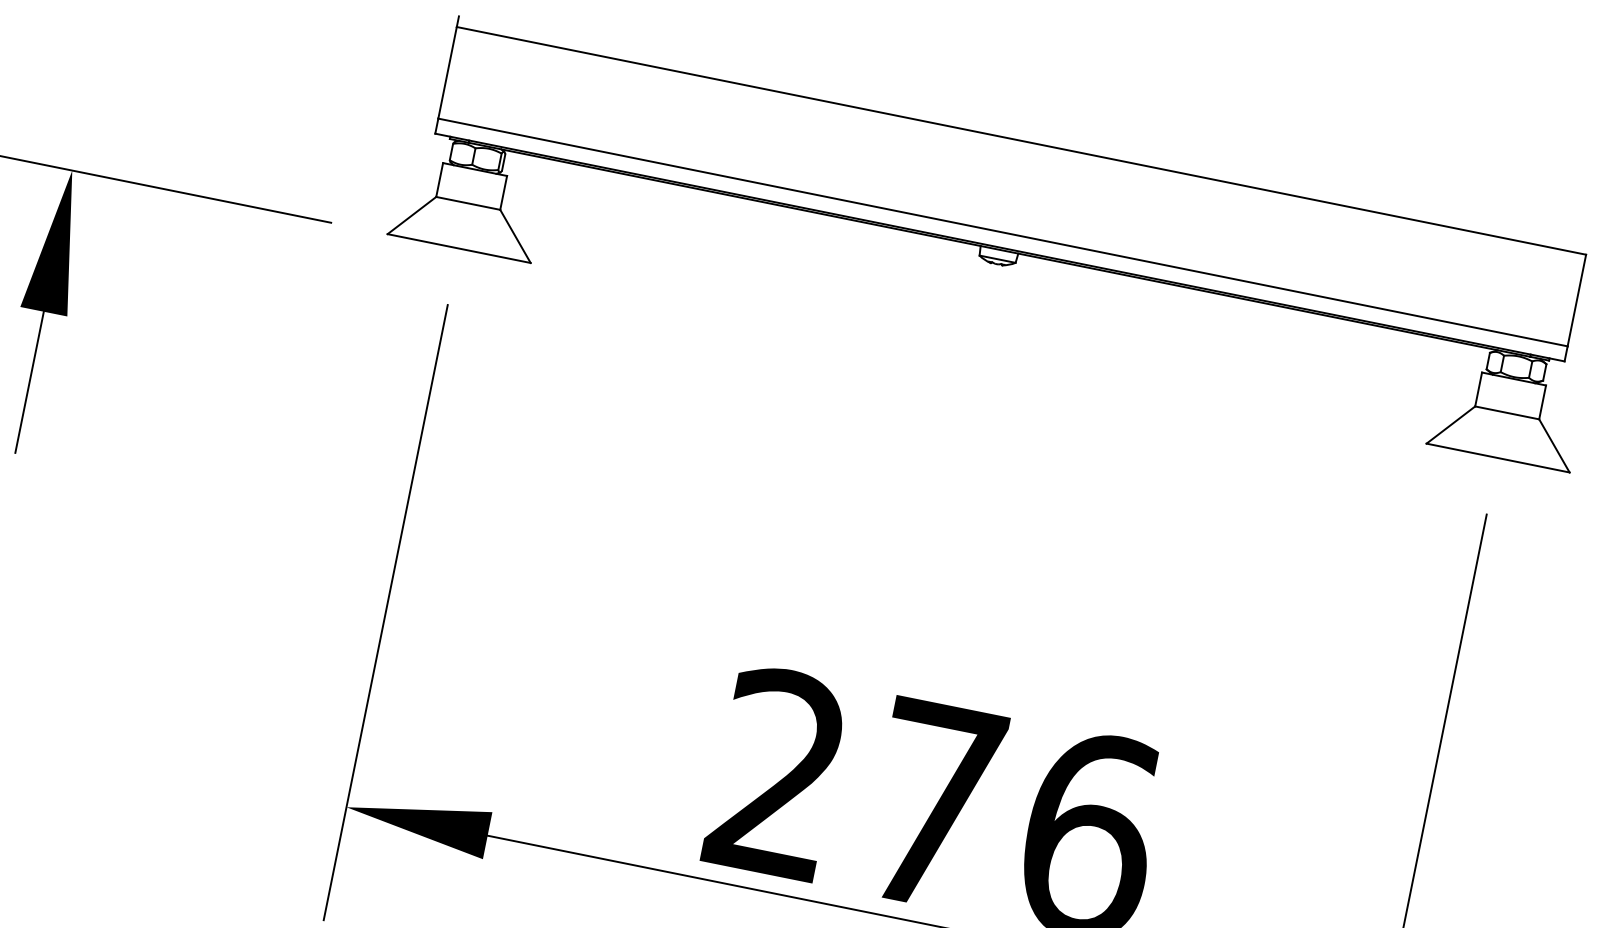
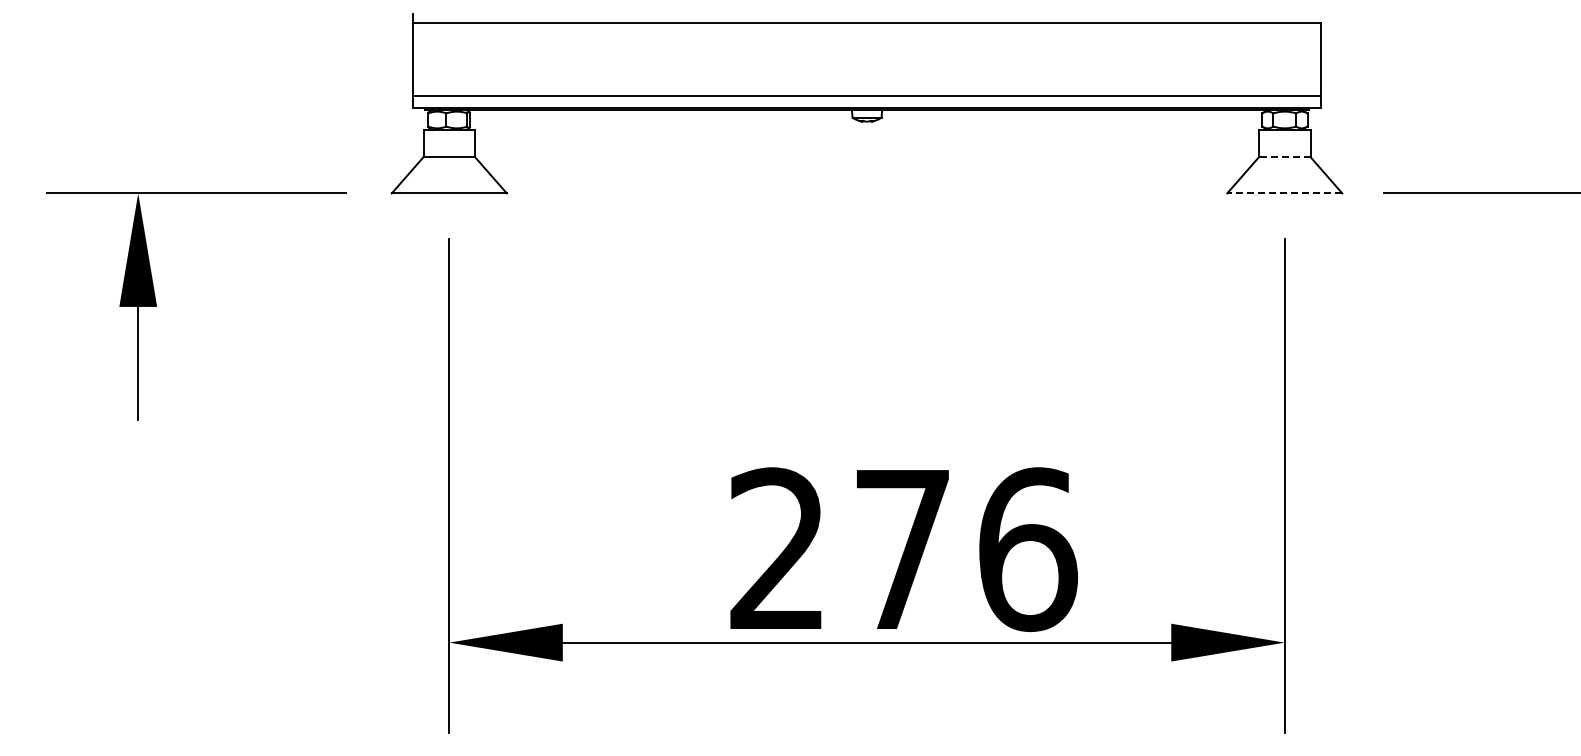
line: (1506, 413) -> (1284, 157), solid -> dashed
line: (1497, 458) -> (1284, 193), solid -> dashed

